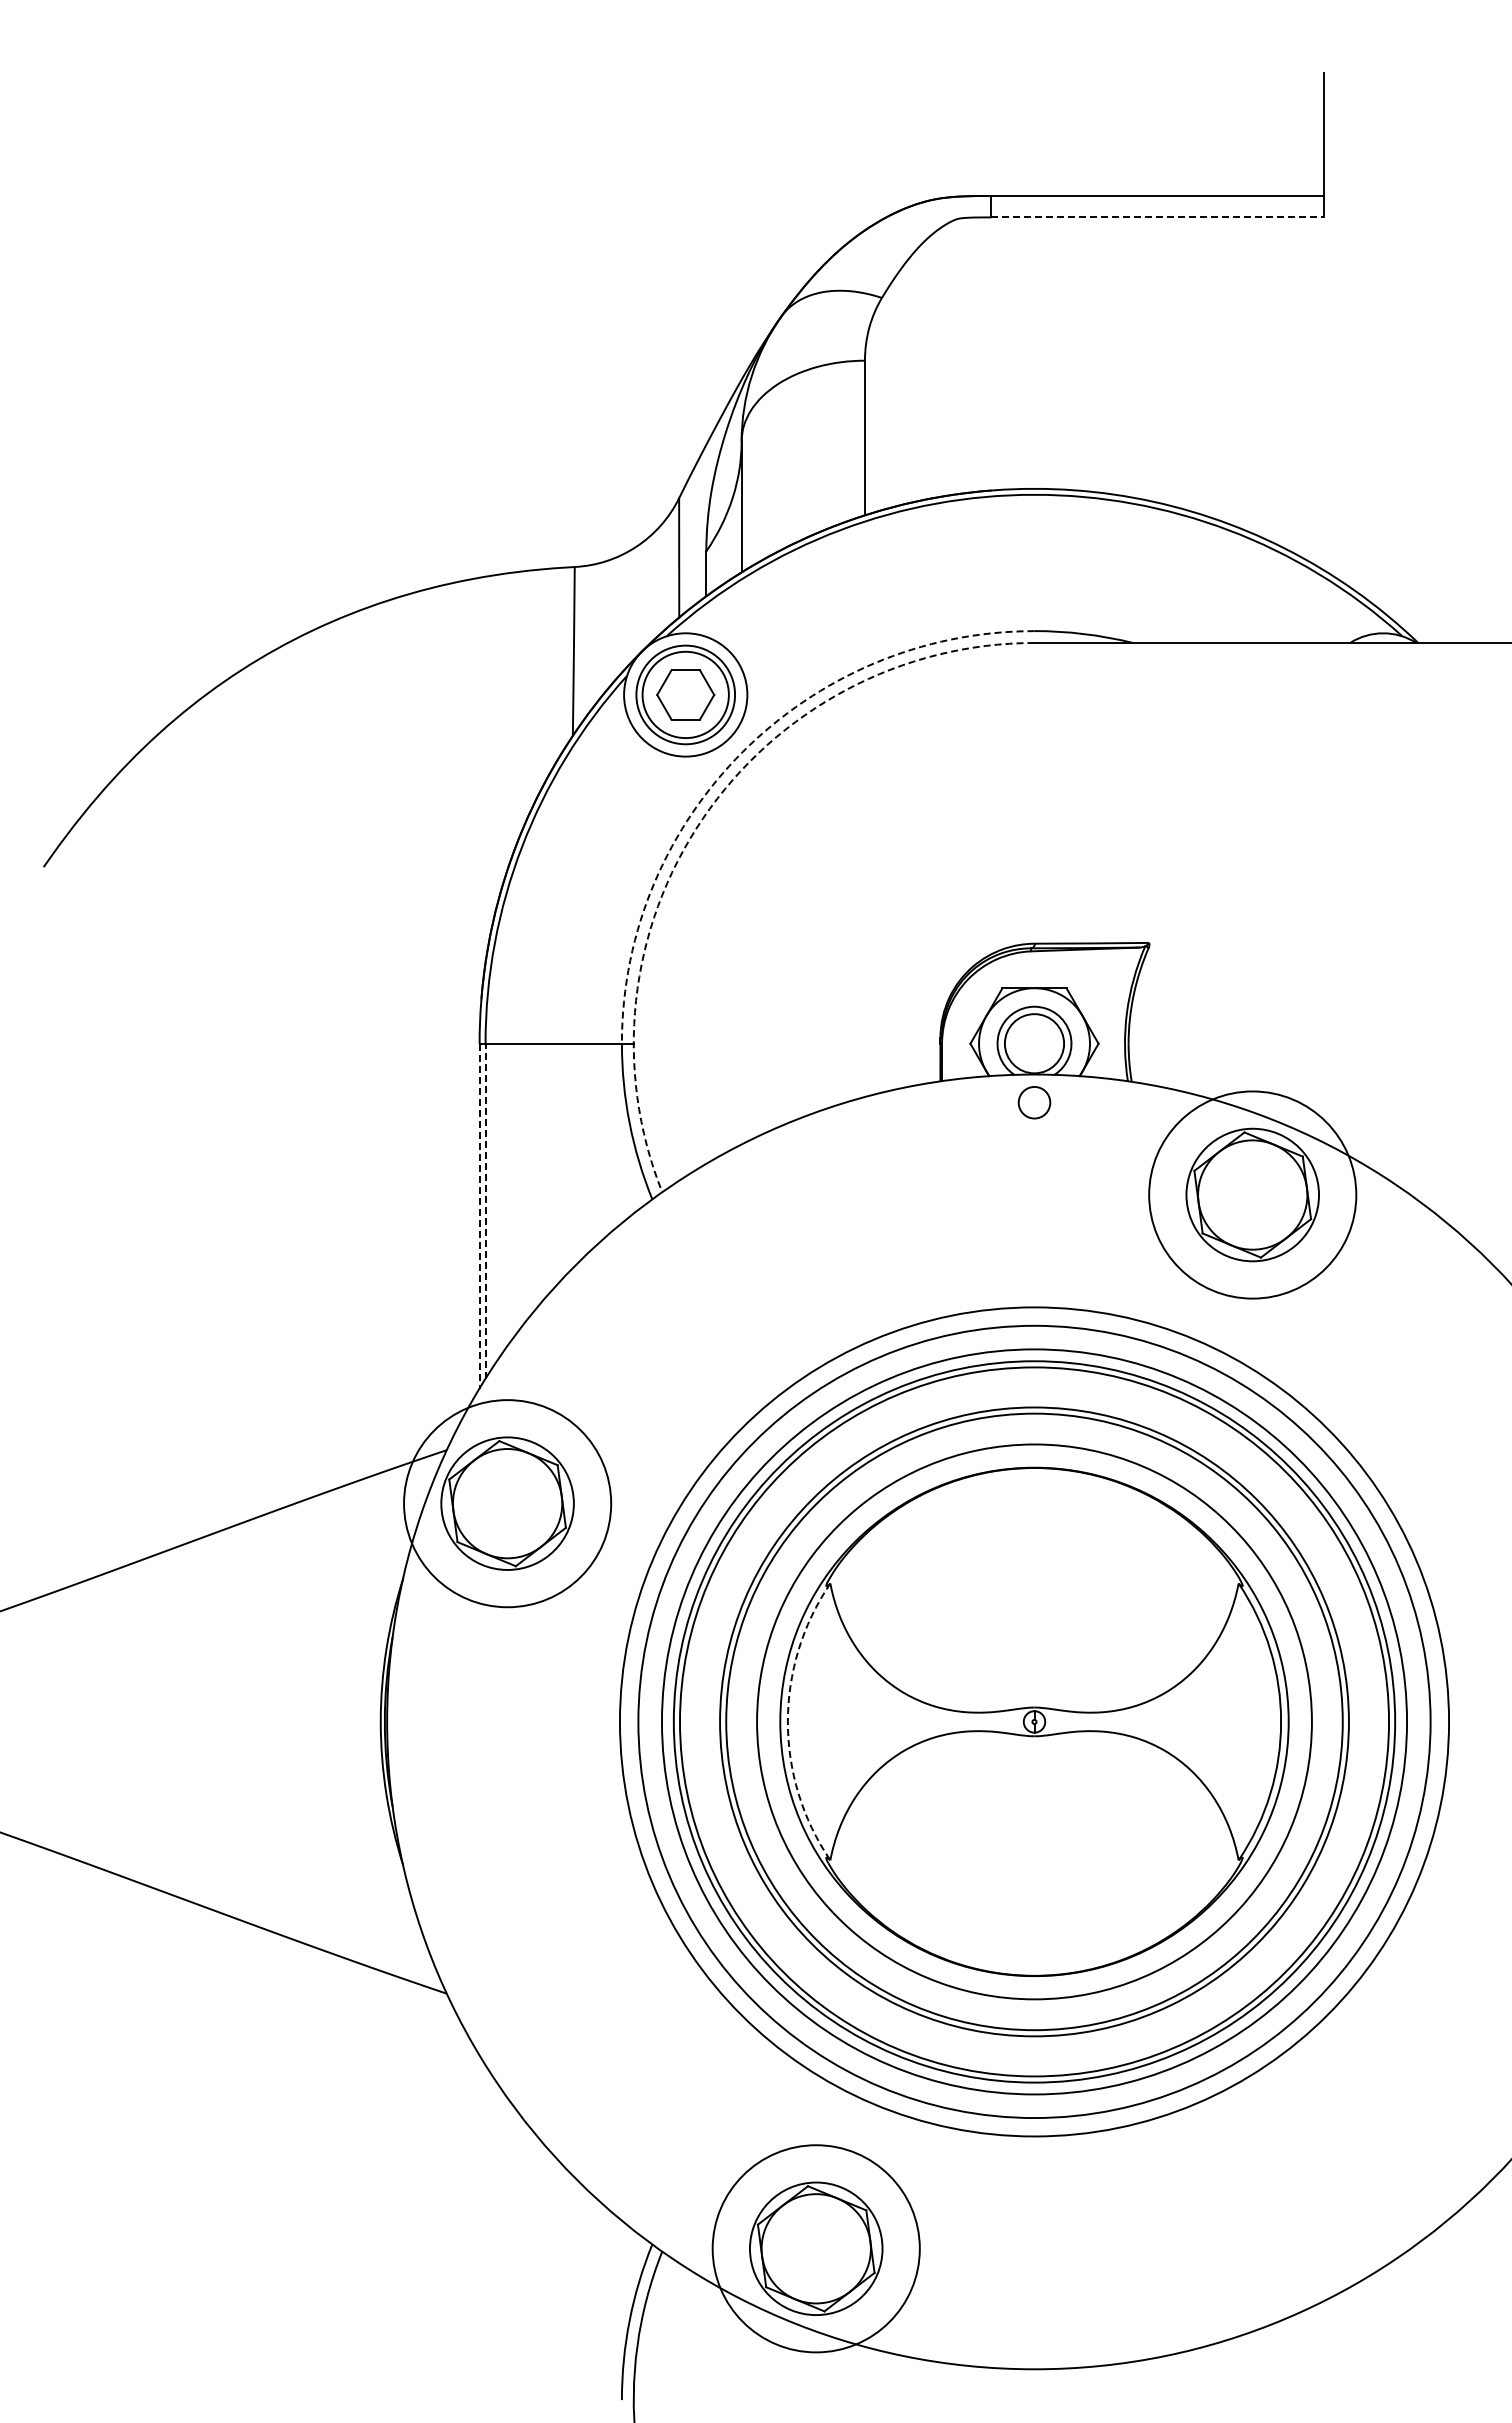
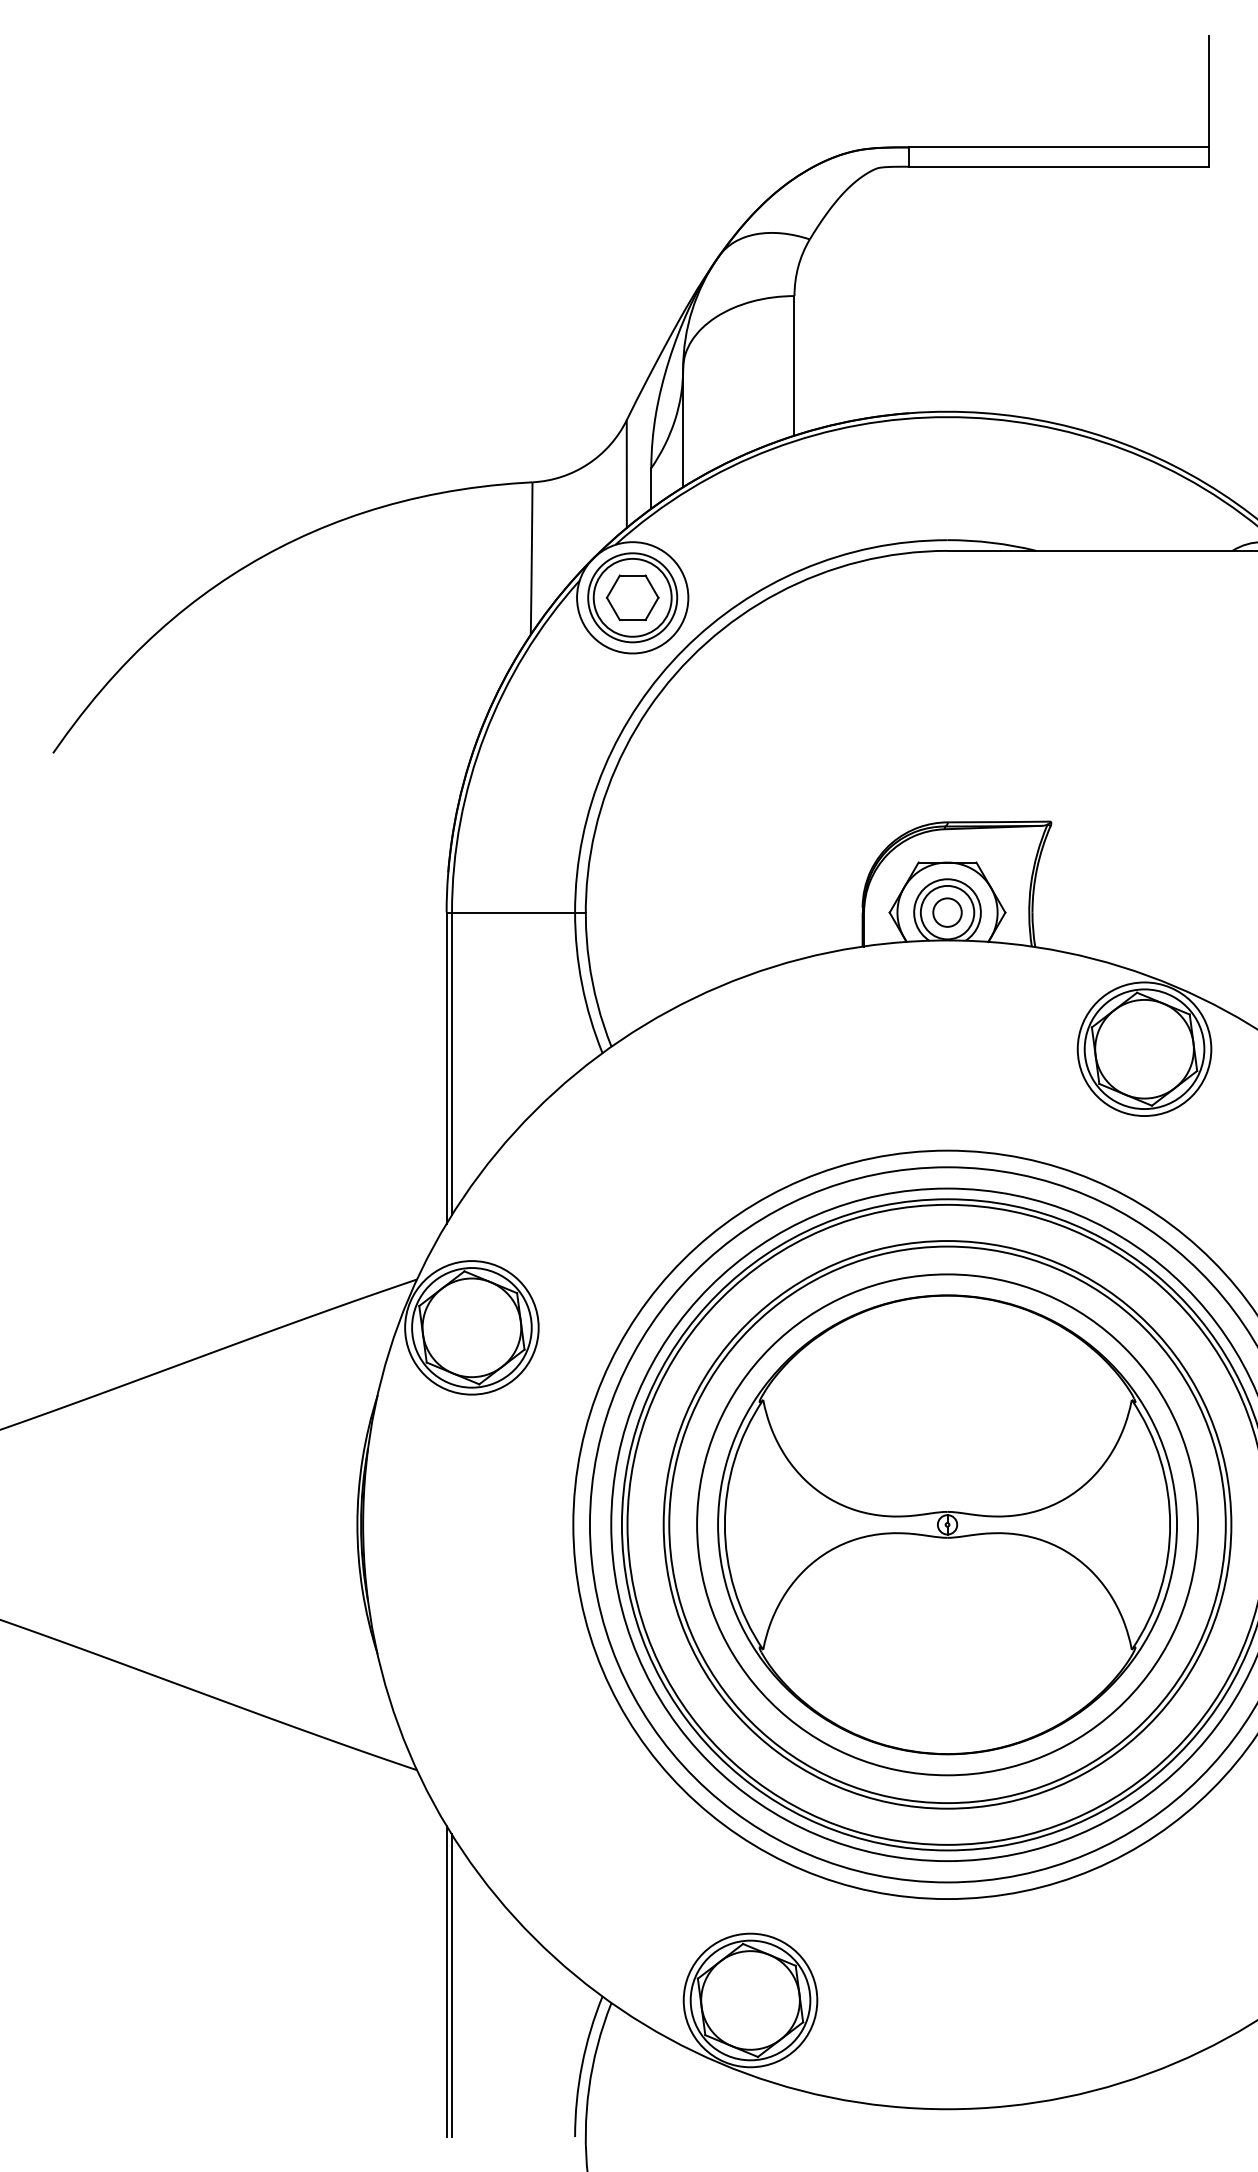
line: (1158, 217) -> (1059, 166), dashed -> solid
arc: (742, 751) -> (683, 648), dashed -> solid
arc: (702, 818) -> (647, 709), dashed -> solid
circle: (1034, 1102) -> (947, 912), moved
circle: (1252, 1195) -> (1144, 1049), size x0.71
line: (485, 1211) -> (451, 1064), dashed -> solid
line: (479, 1216) -> (446, 1068), dashed -> solid
circle: (507, 1503) -> (471, 1327), size x0.71
arc: (787, 1721) -> (724, 1524), dashed -> solid
line: (479, 2227) -> (446, 1981), added
line: (485, 2232) -> (451, 1985), added
circle: (816, 2248) -> (750, 2000), size x0.71

